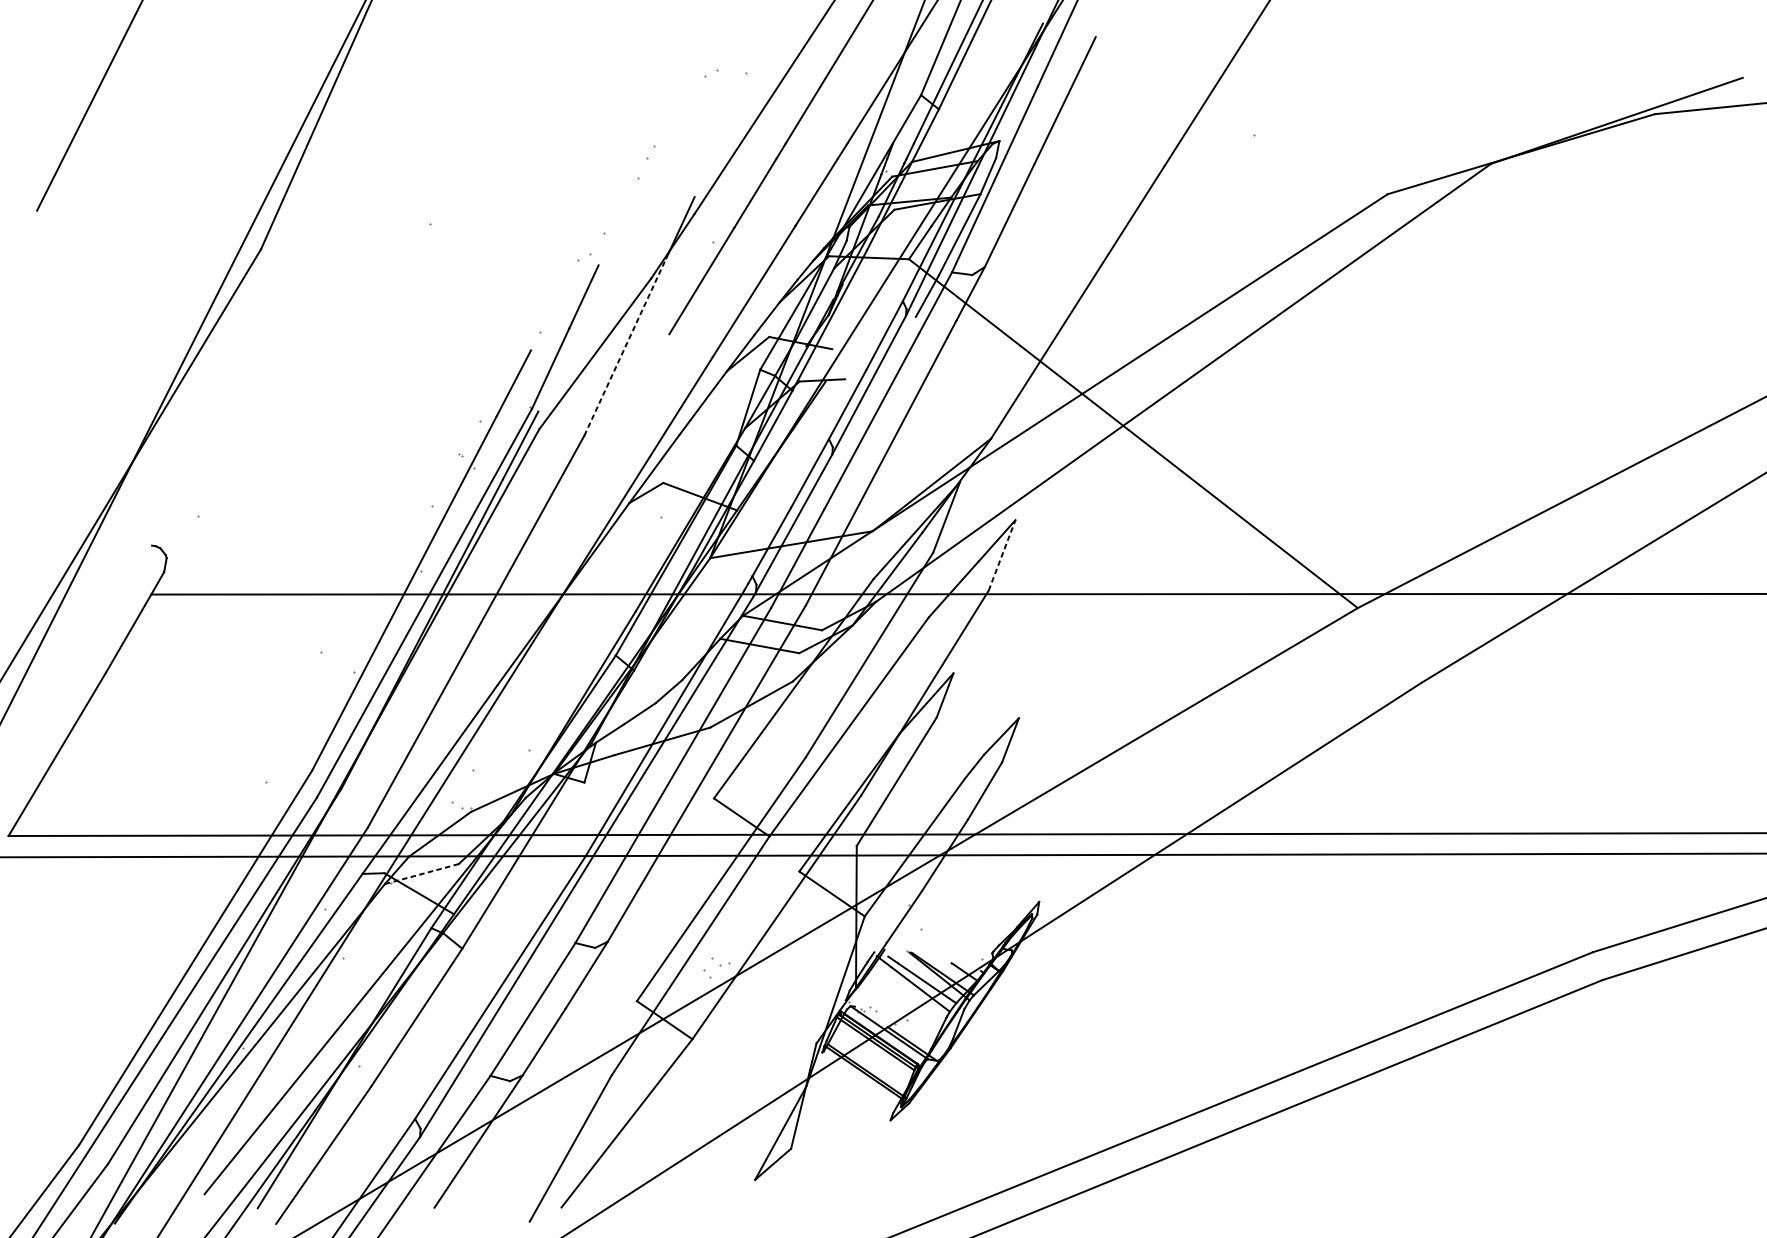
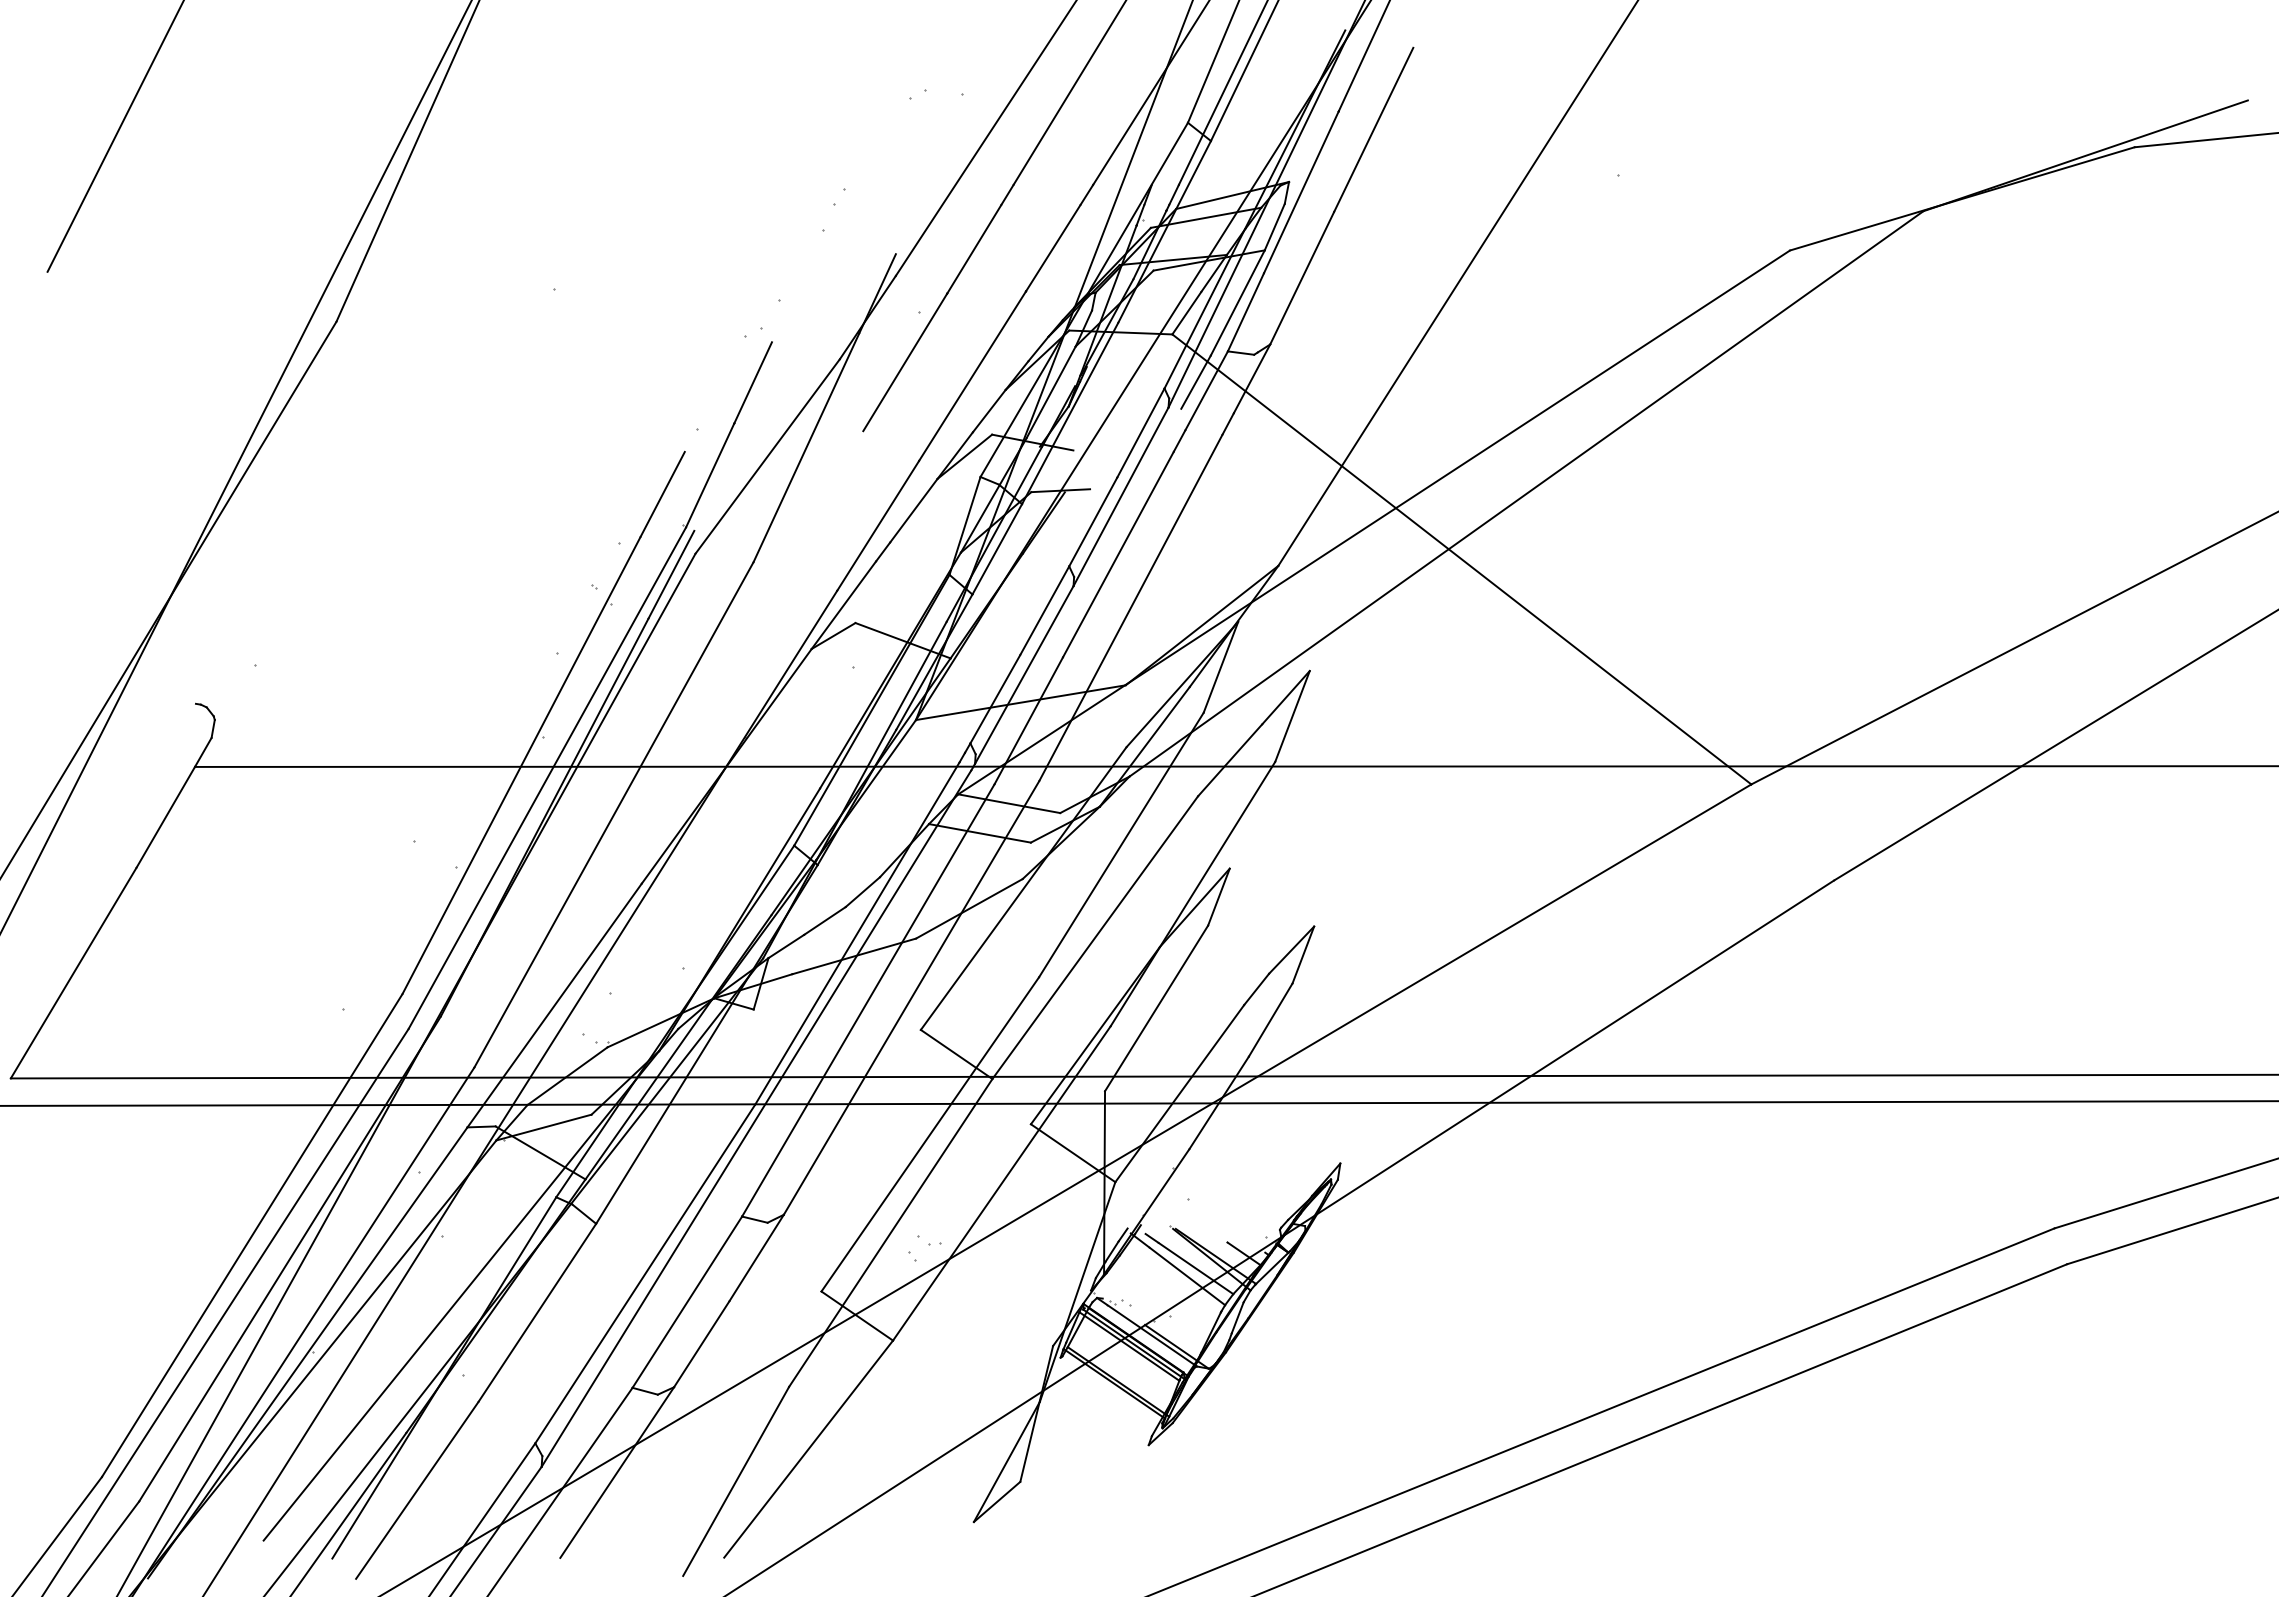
line: (625, 346) -> (806, 447), dashed -> solid
line: (1002, 555) -> (1292, 716), dashed -> solid
line: (422, 874) -> (544, 1127), dashed -> solid

